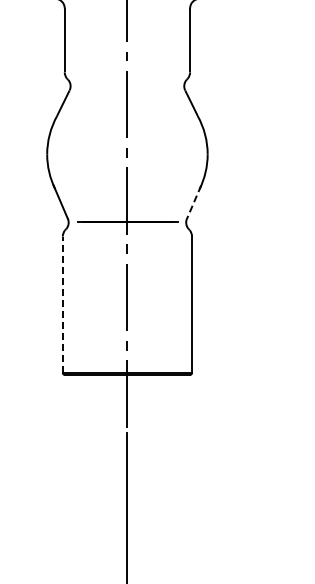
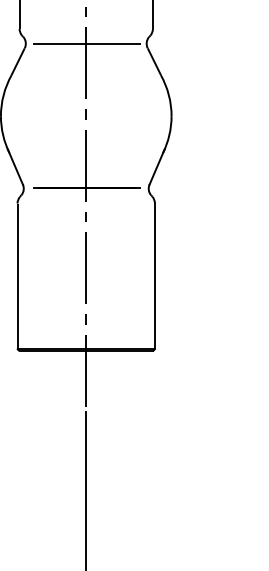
line: (128, 86) -> (87, 43), added
line: (193, 202) -> (156, 167), dashed -> solid
line: (62, 304) -> (17, 275), dashed -> solid

